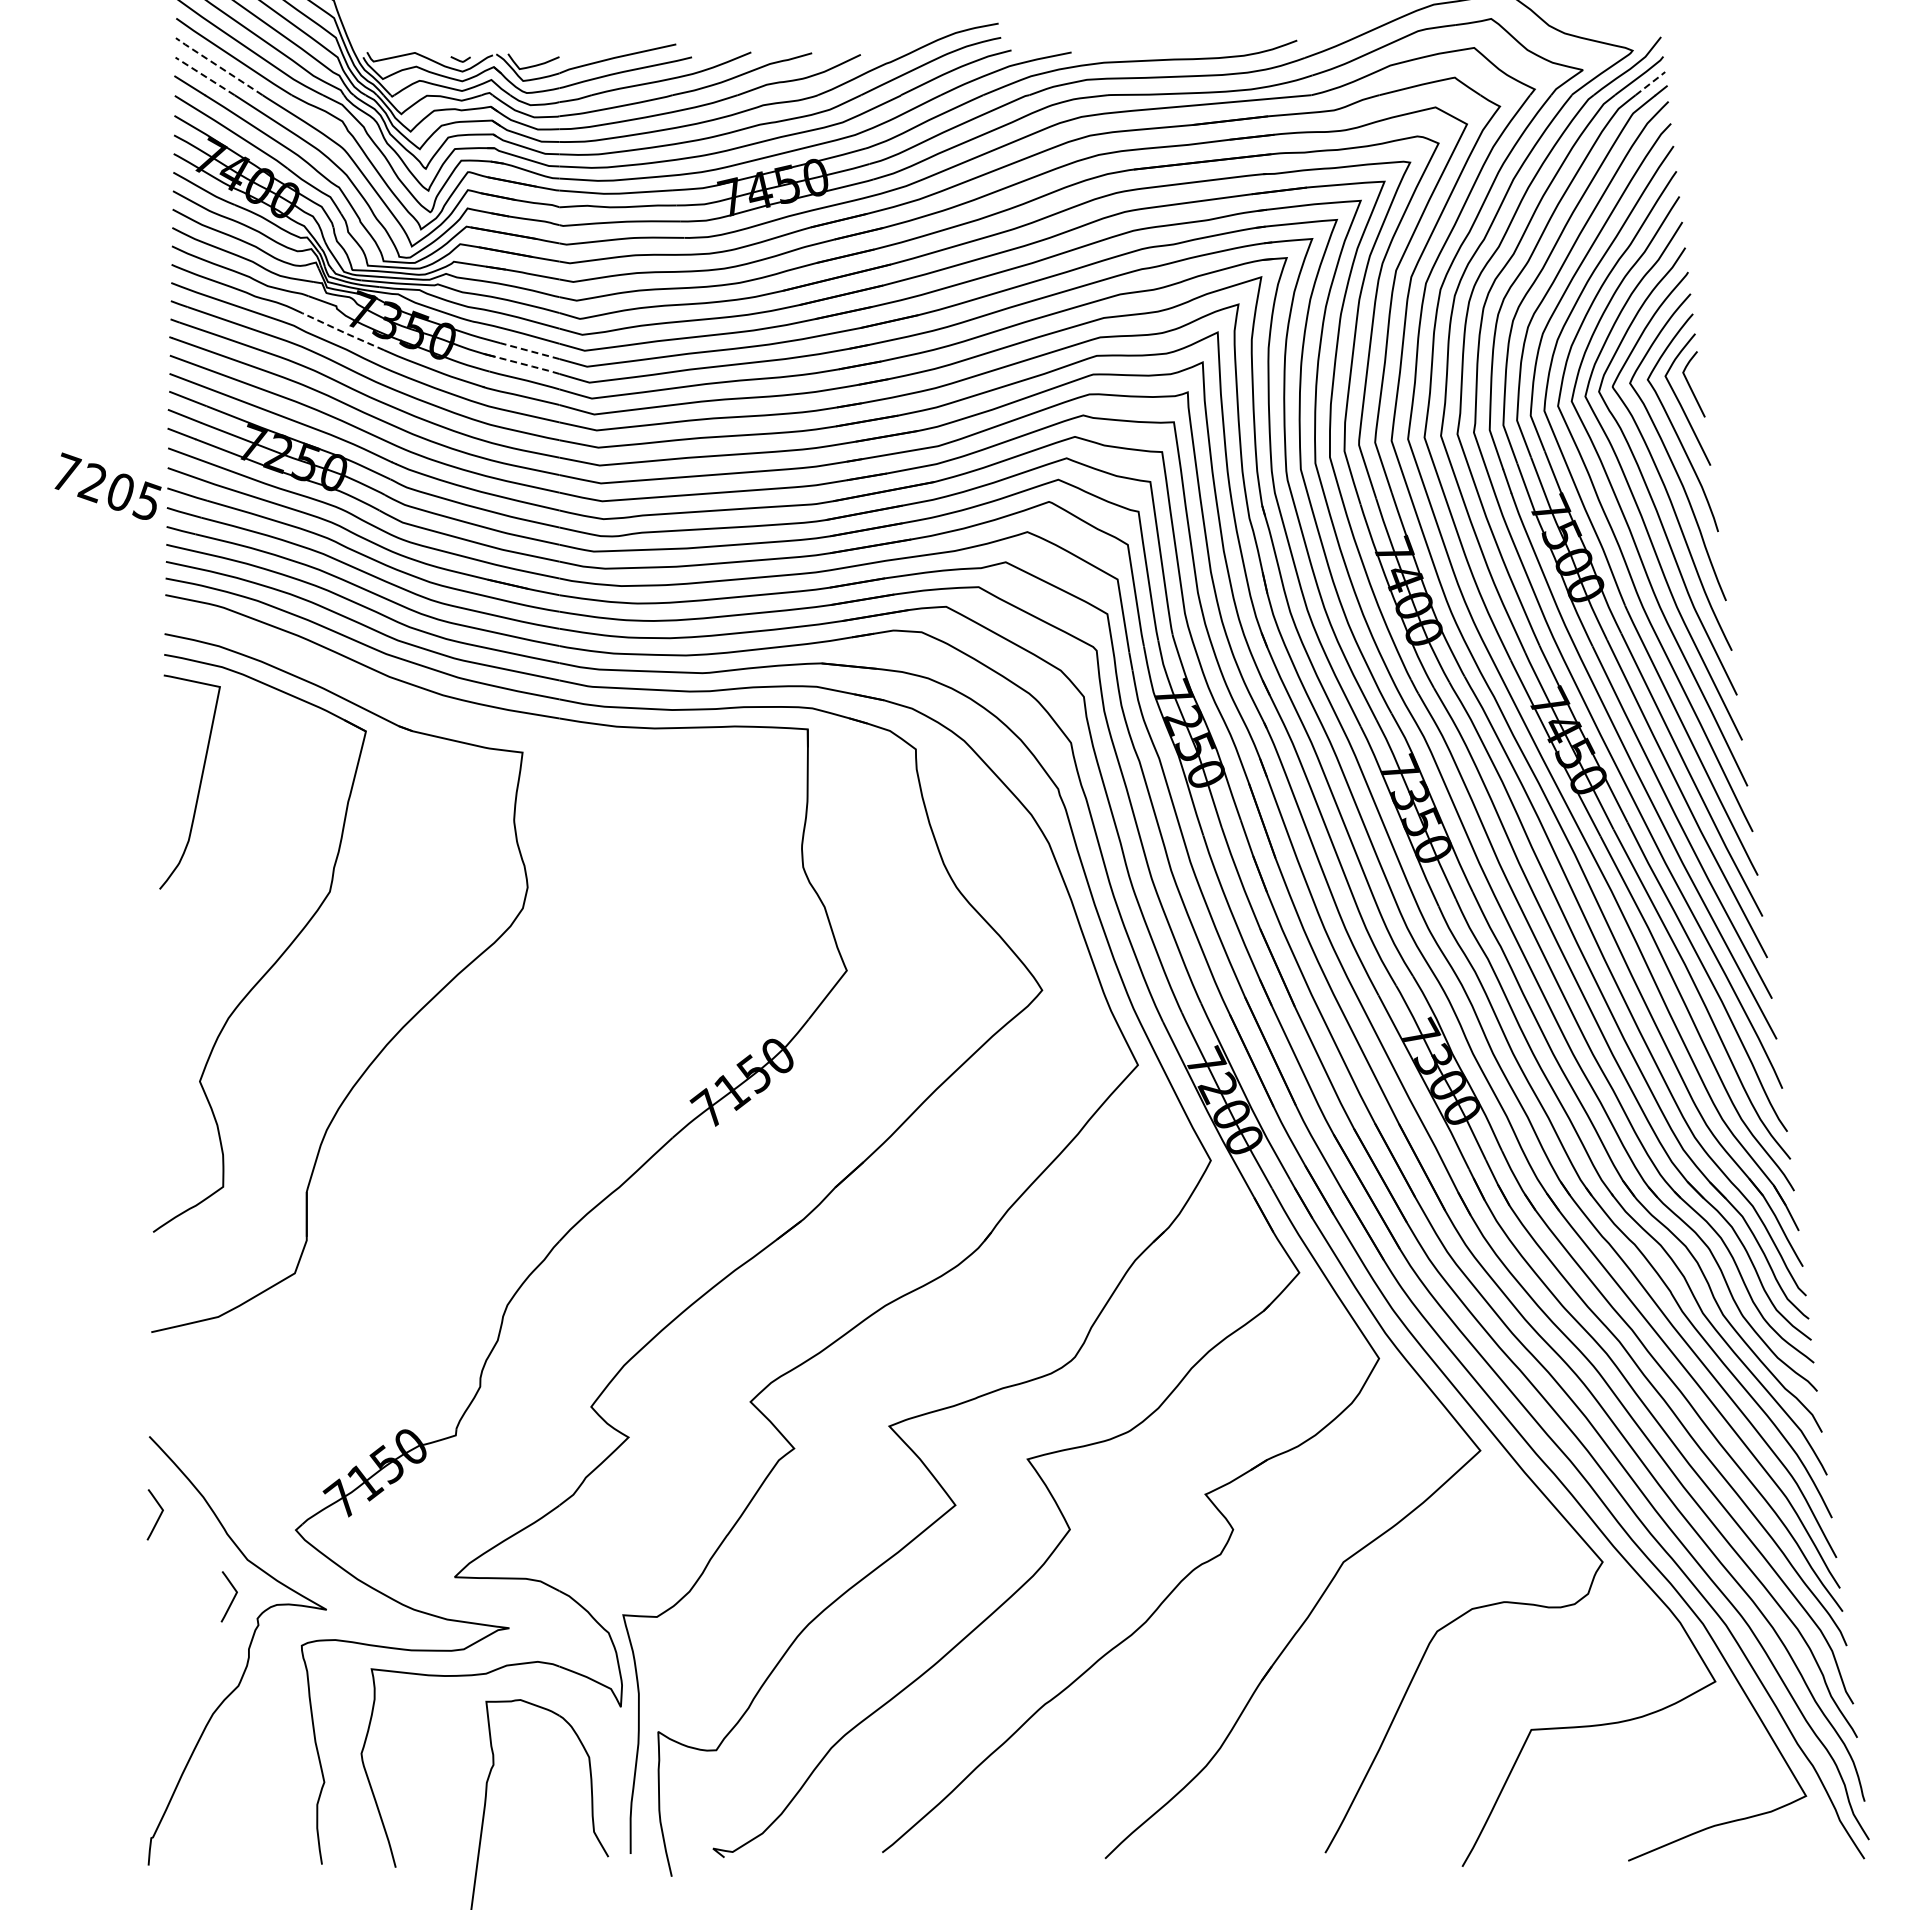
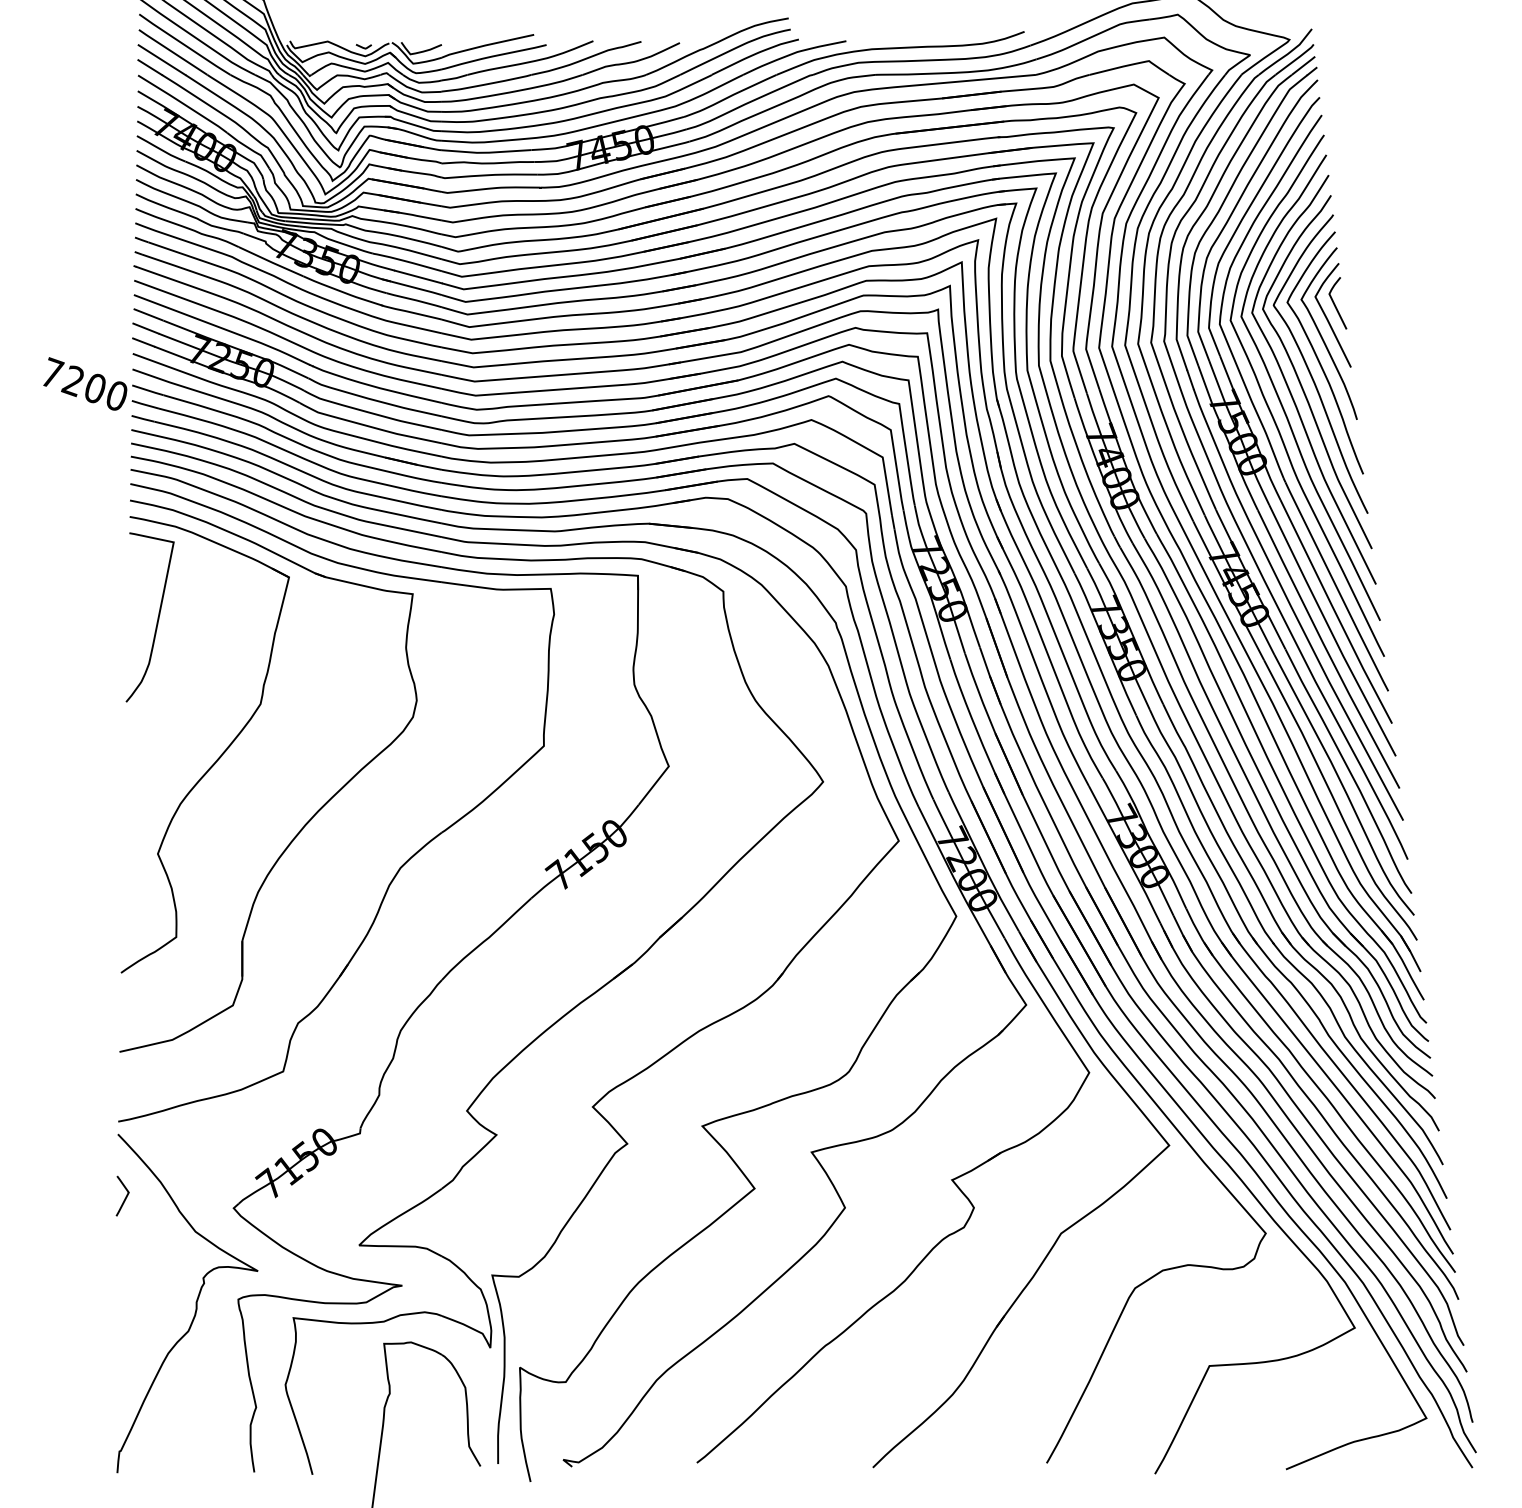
line: (218, 66) -> (172, 52), dashed -> solid
line: (204, 76) -> (161, 60), dashed -> solid
line: (1651, 83) -> (1304, 65), dashed -> solid
line: (343, 332) -> (271, 262), dashed -> solid
line: (529, 351) -> (418, 277), dashed -> solid
line: (528, 365) -> (417, 288), dashed -> solid
text: (146, 500) -> (115, 395), 7205 -> 7200
part: (507, 1097) -> (400, 866), added
curve: (232, 1598) -> (183, 1262), removed

